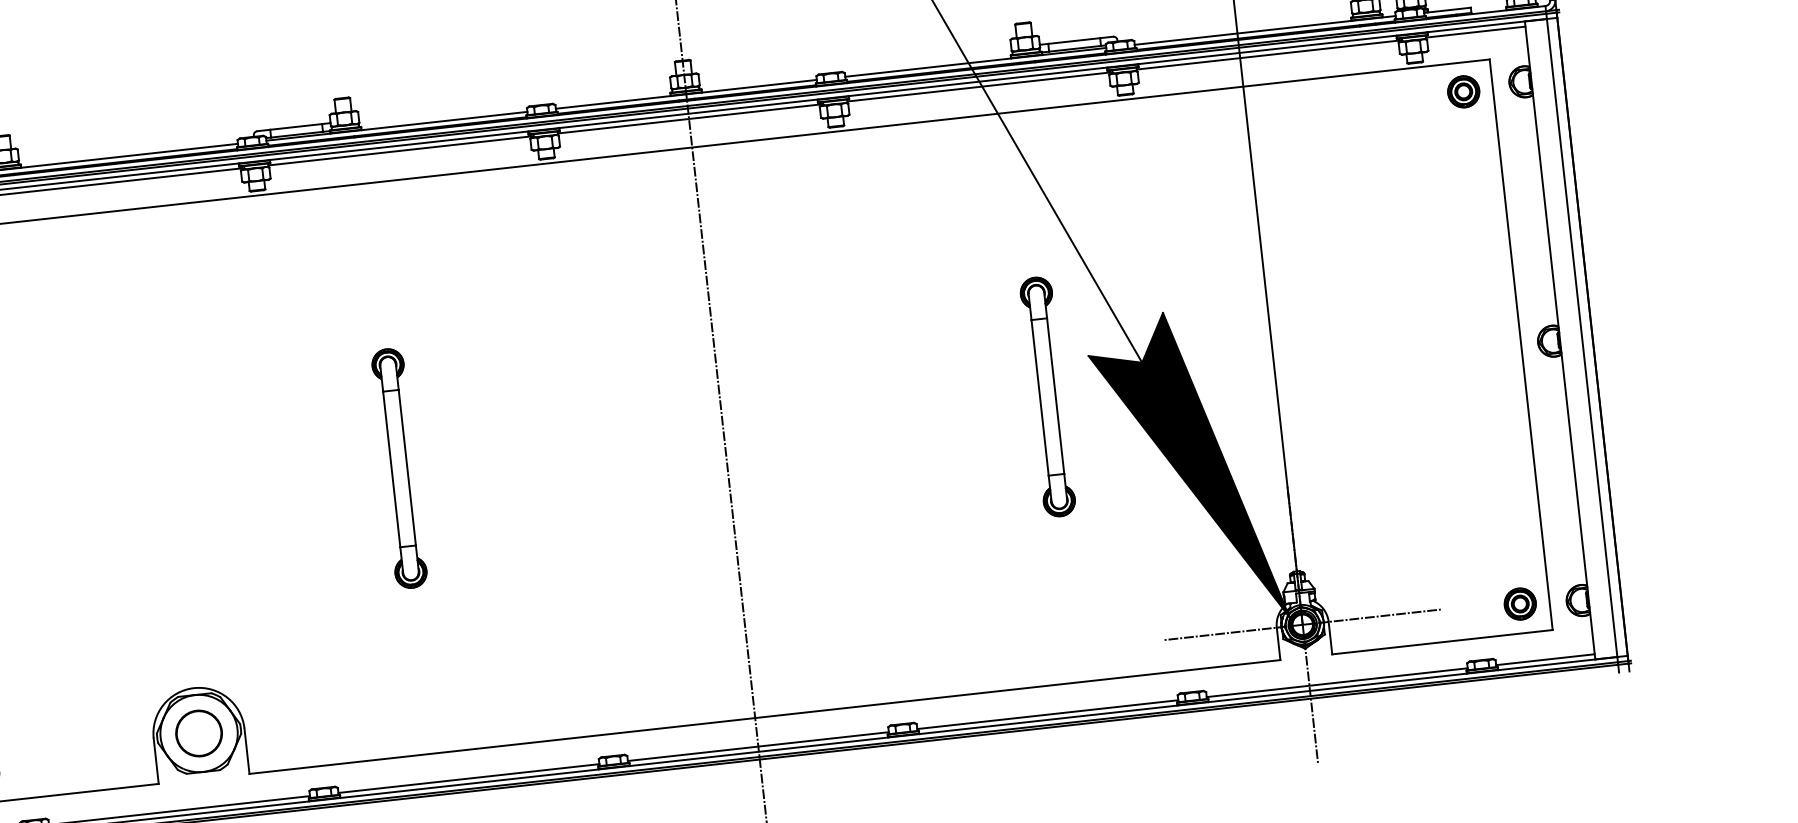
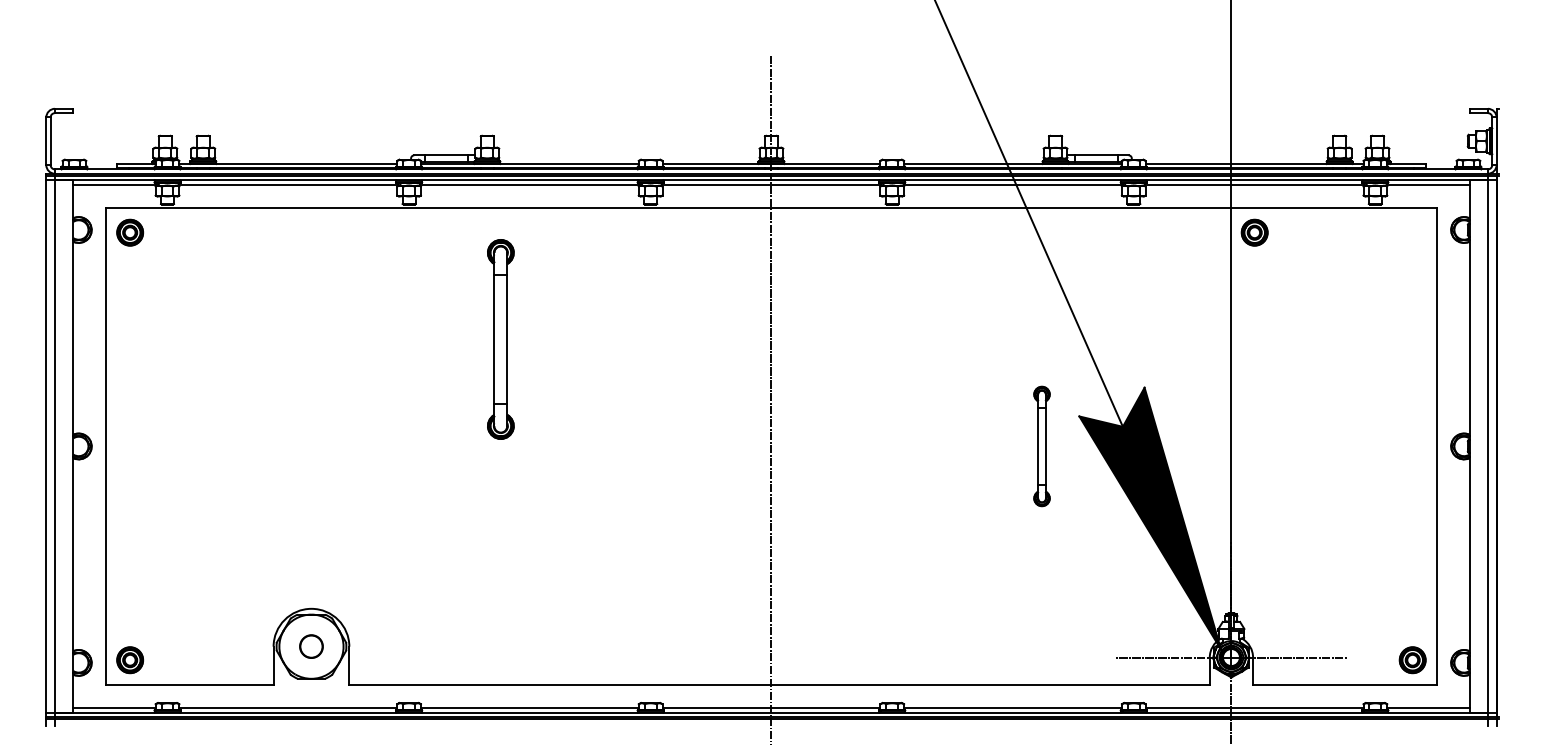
part: (1463, 91) -> (1254, 232), moved
part: (1047, 397) -> (1041, 446), size x0.6
part: (399, 468) -> (500, 339), moved
circle: (199, 733) -> (311, 646), size x0.6

